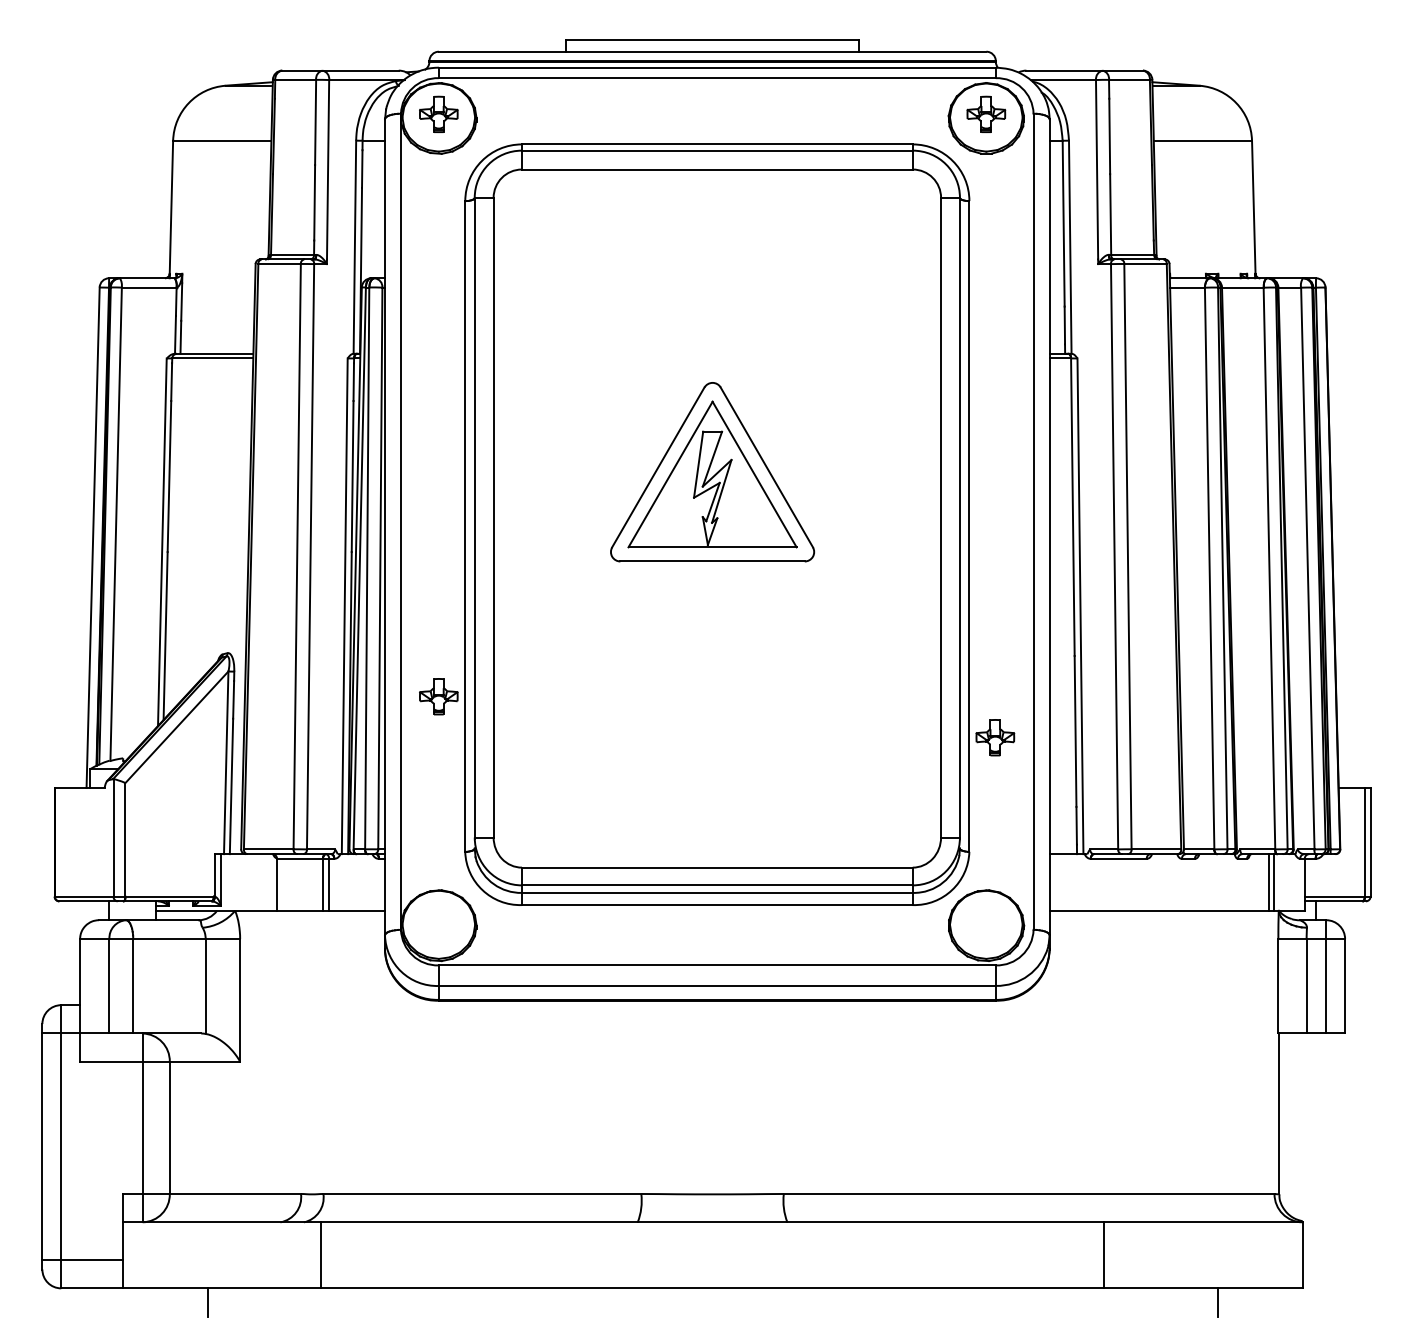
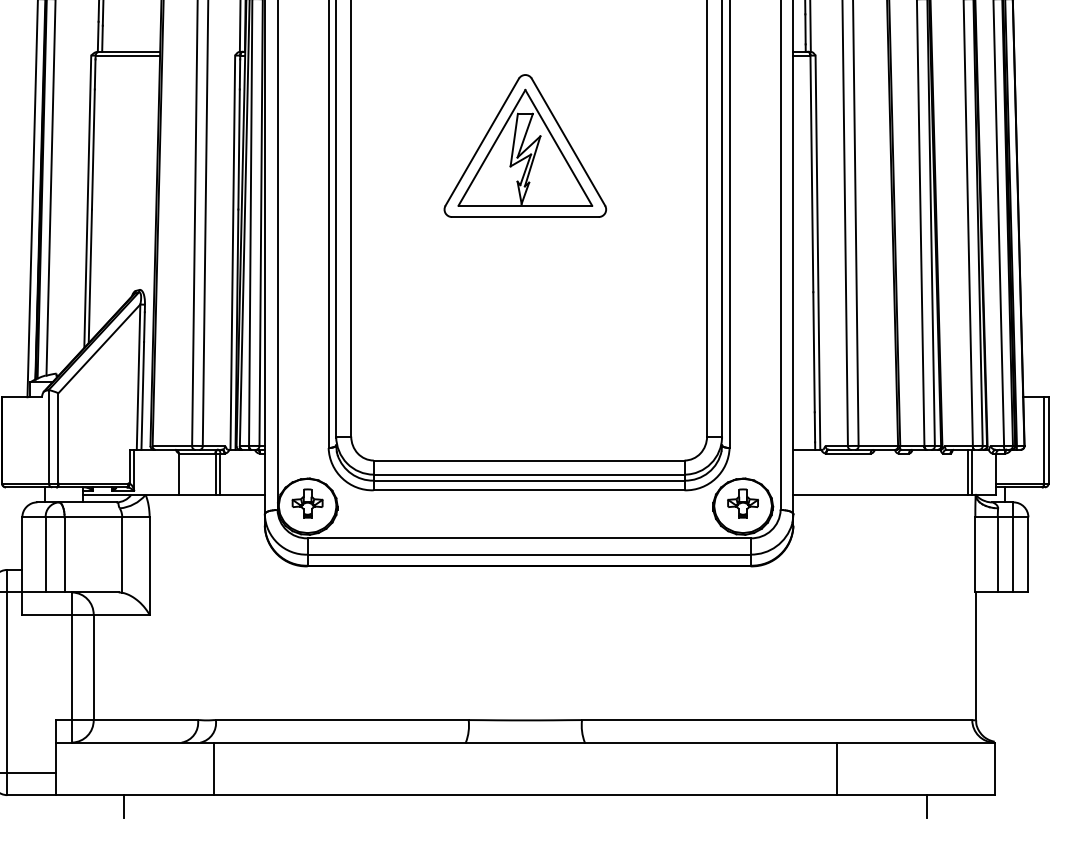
part: (438, 696) -> (307, 503), moved
part: (995, 737) -> (743, 503), moved

